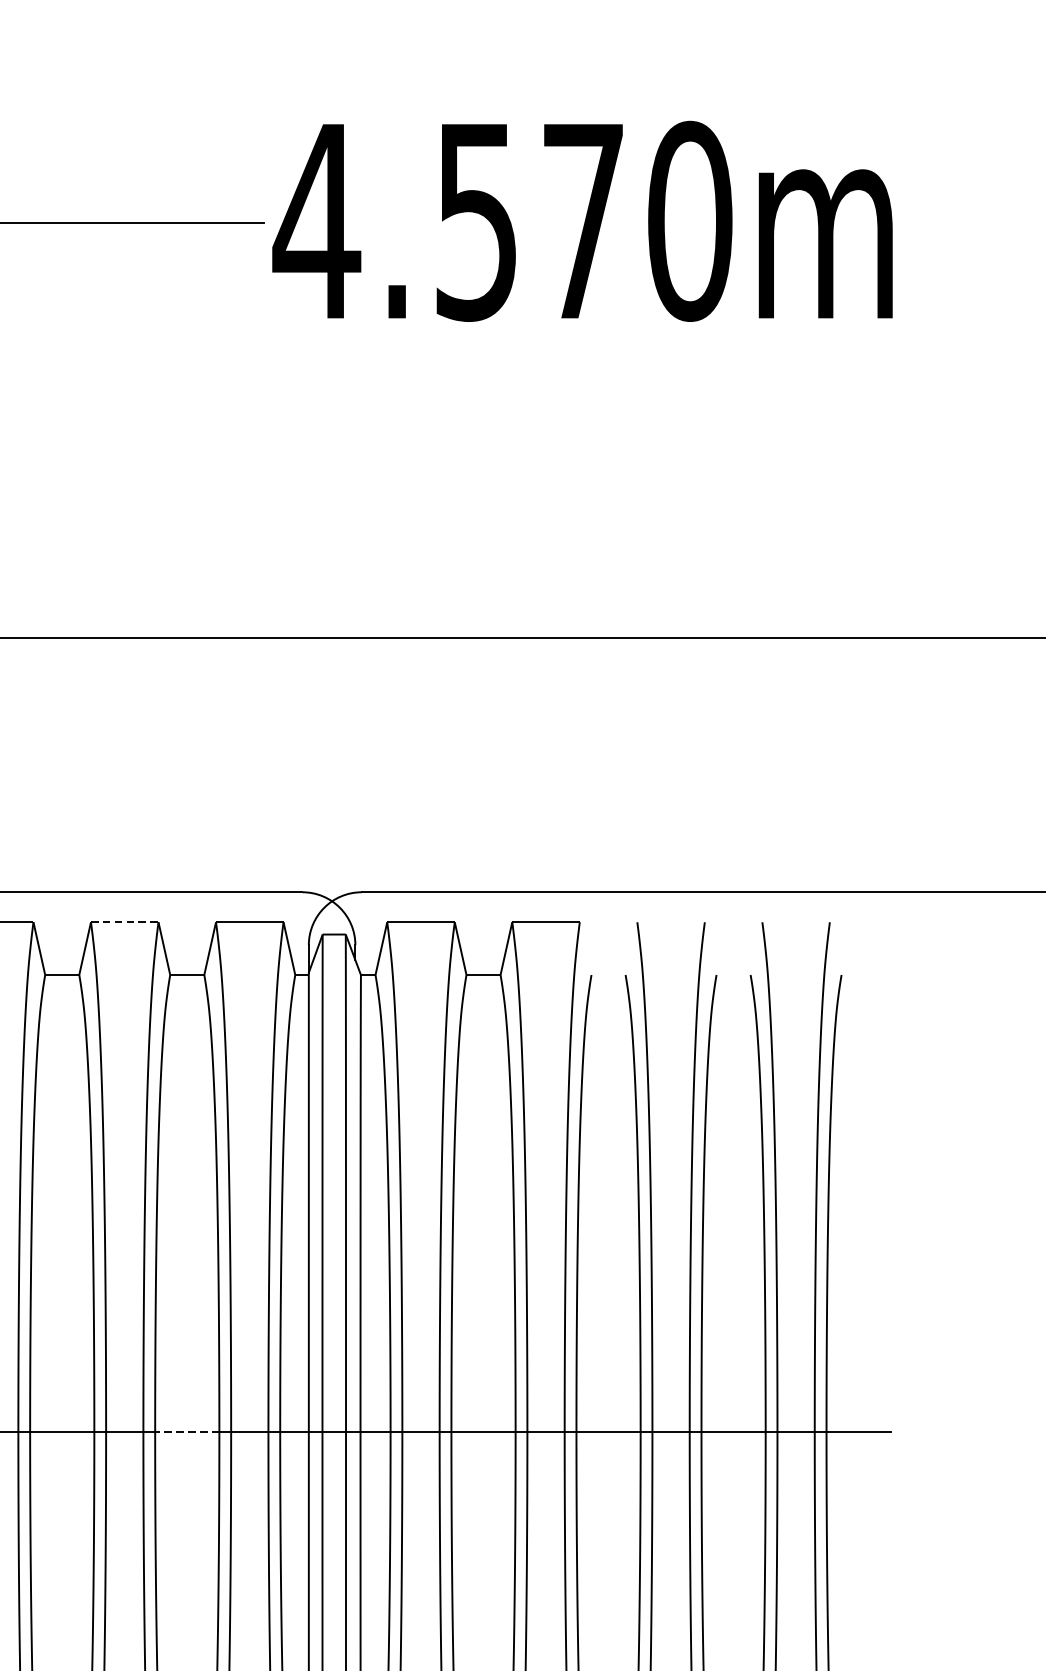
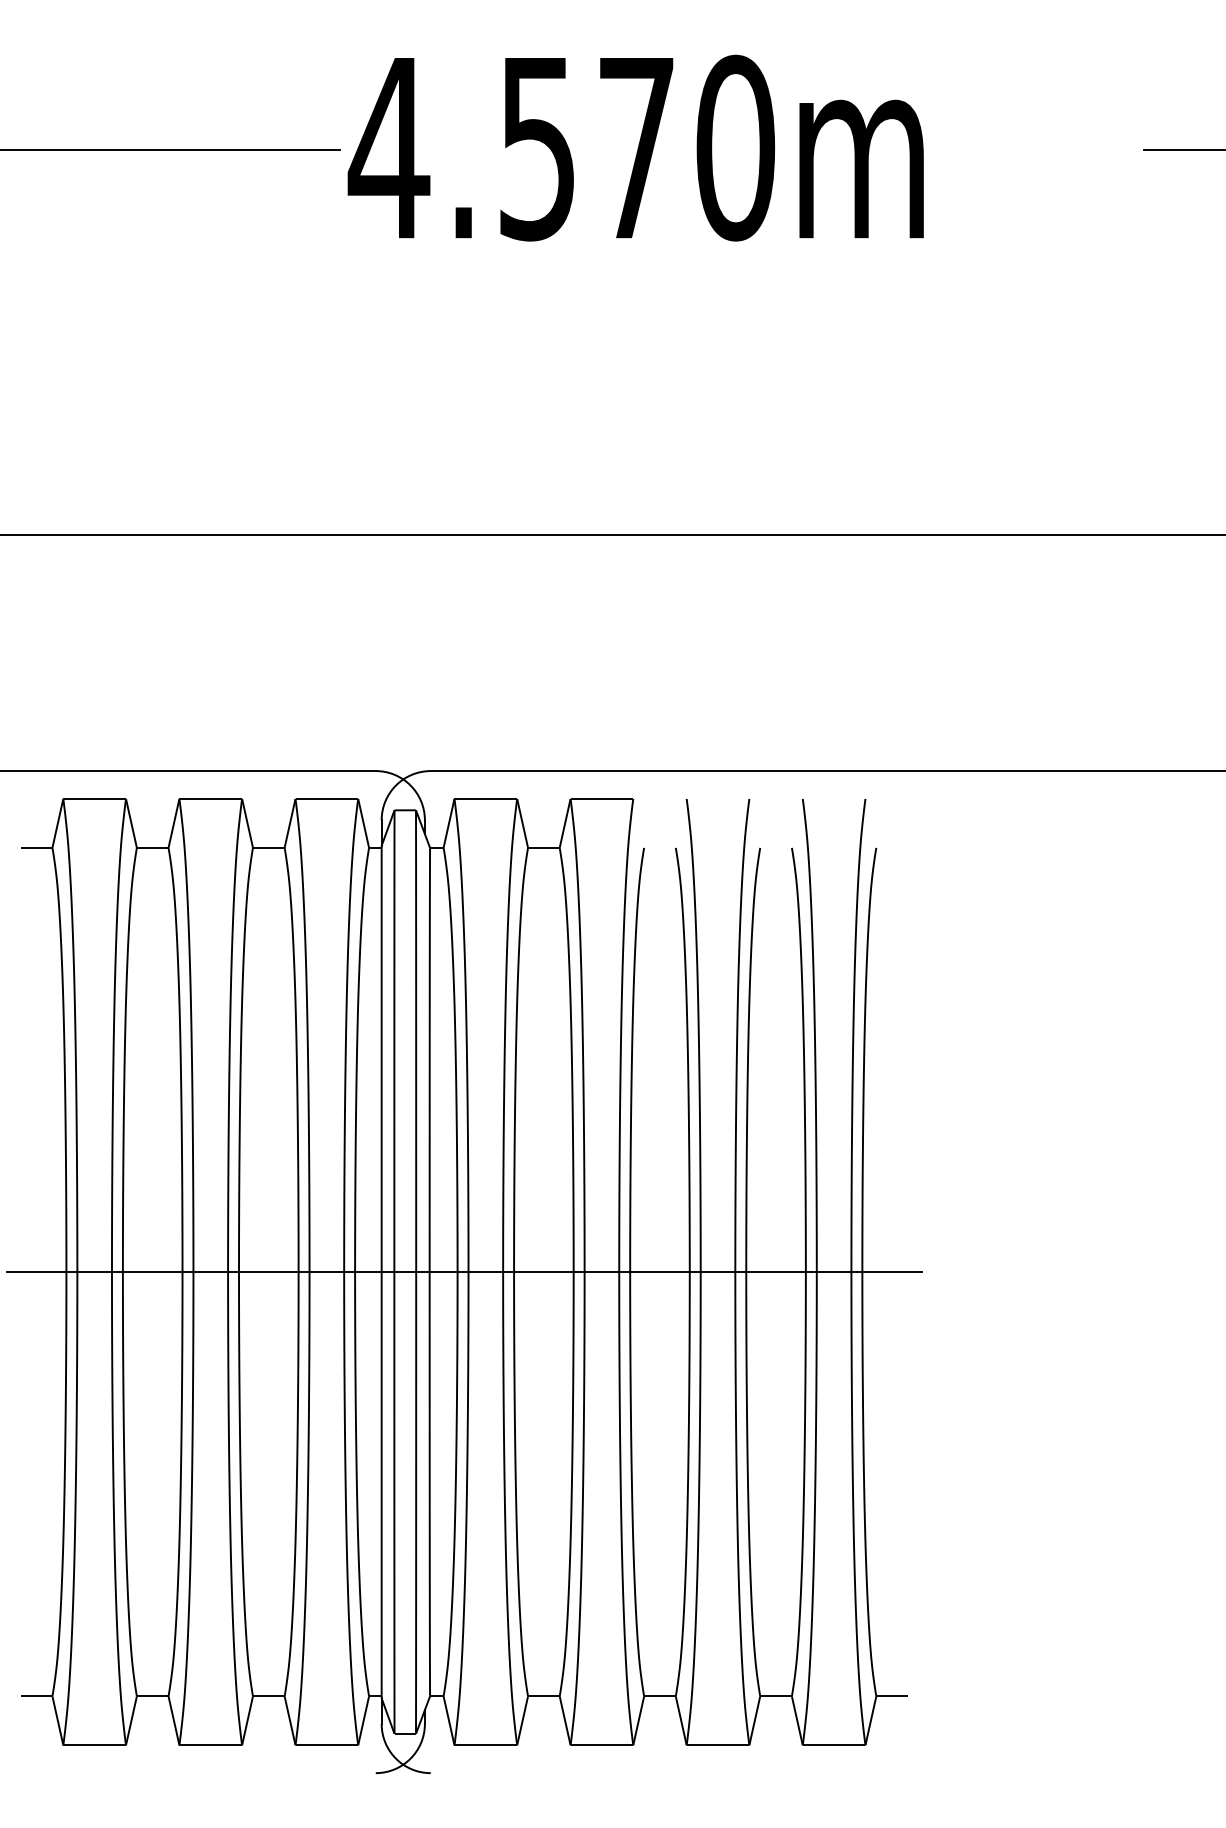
line: (124, 921) -> (210, 798), dashed -> solid
line: (186, 1432) -> (268, 1272), dashed -> solid

